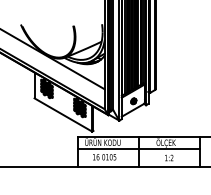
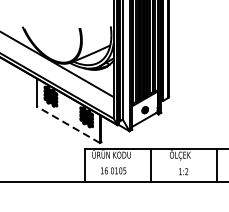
line: (62, 114) -> (67, 124), solid -> dashed
line: (138, 149) -> (150, 162), removed

